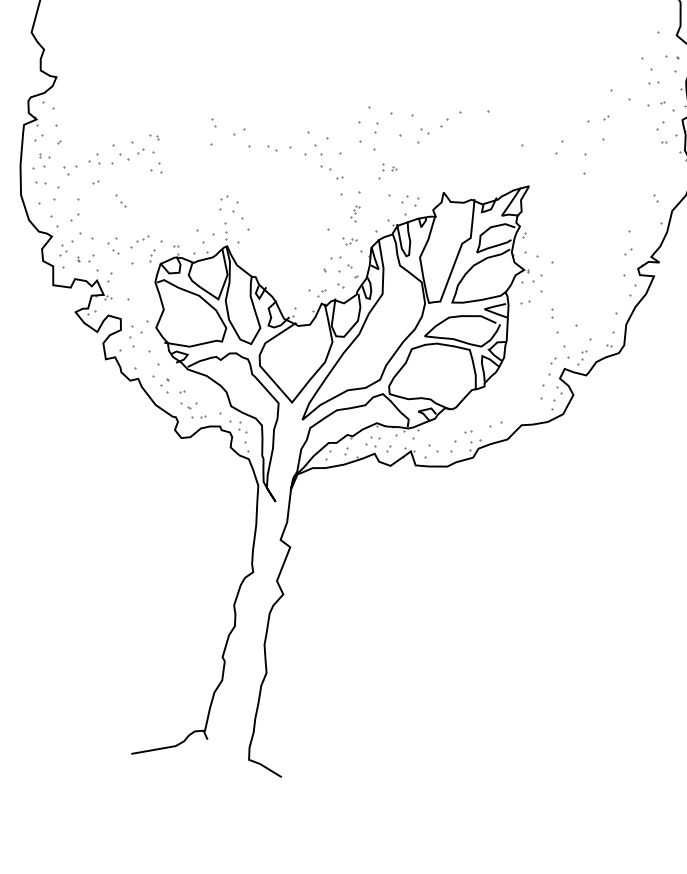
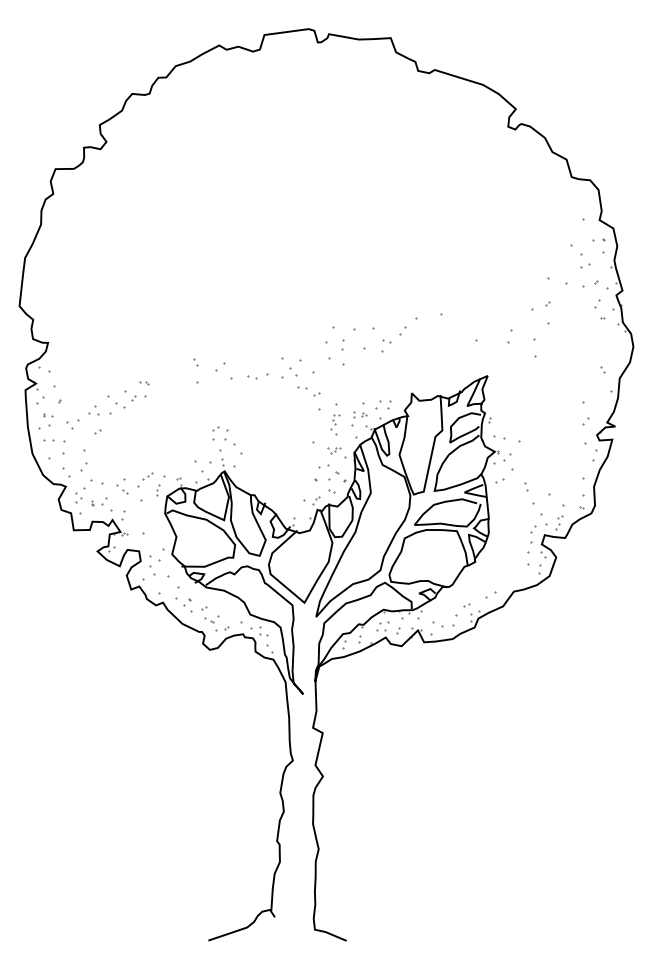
part: (156, 167) -> (150, 410), removed
part: (388, 172) -> (359, 418), moved
part: (120, 201) -> (122, 445), removed
part: (355, 213) -> (335, 424), size x1.43

